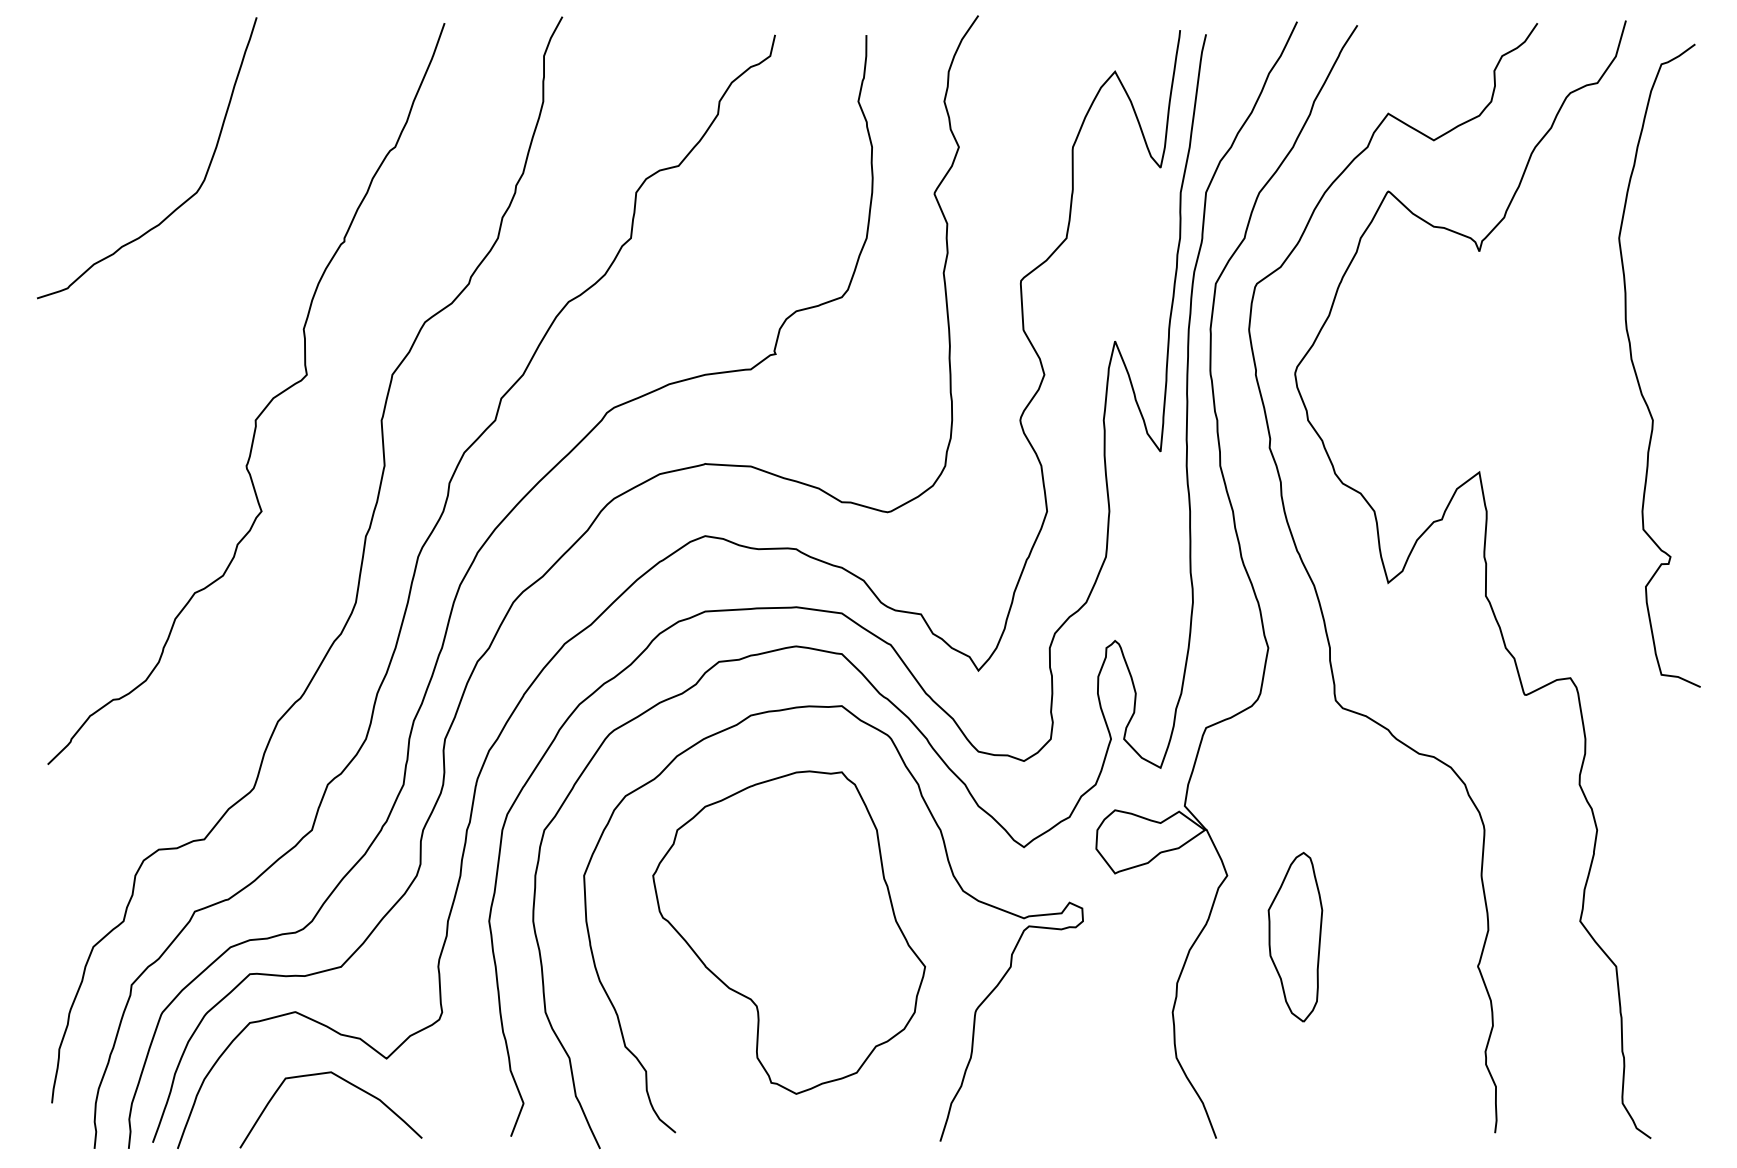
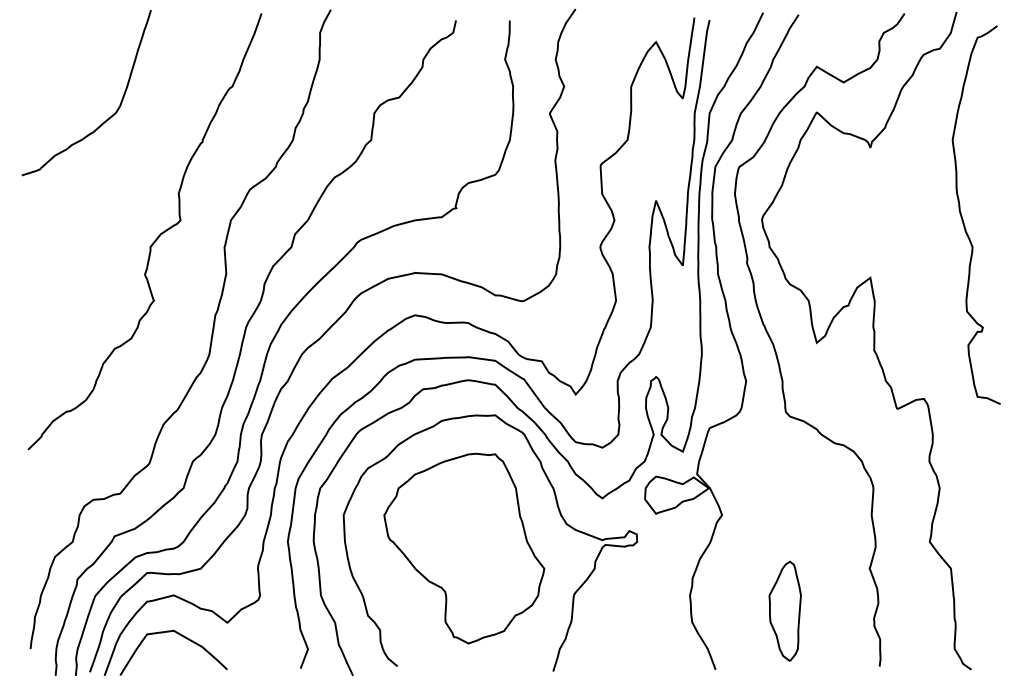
part: (1294, 935) -> (784, 610), moved
curve: (344, 1081) -> (181, 636), moved

